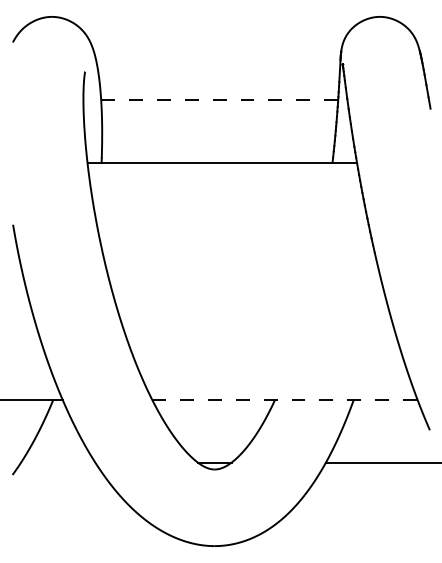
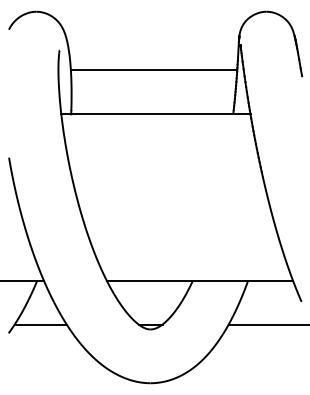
line: (220, 100) -> (154, 70), dashed -> solid
line: (284, 399) -> (199, 280), dashed -> solid
line: (58, 462) -> (40, 324), added

